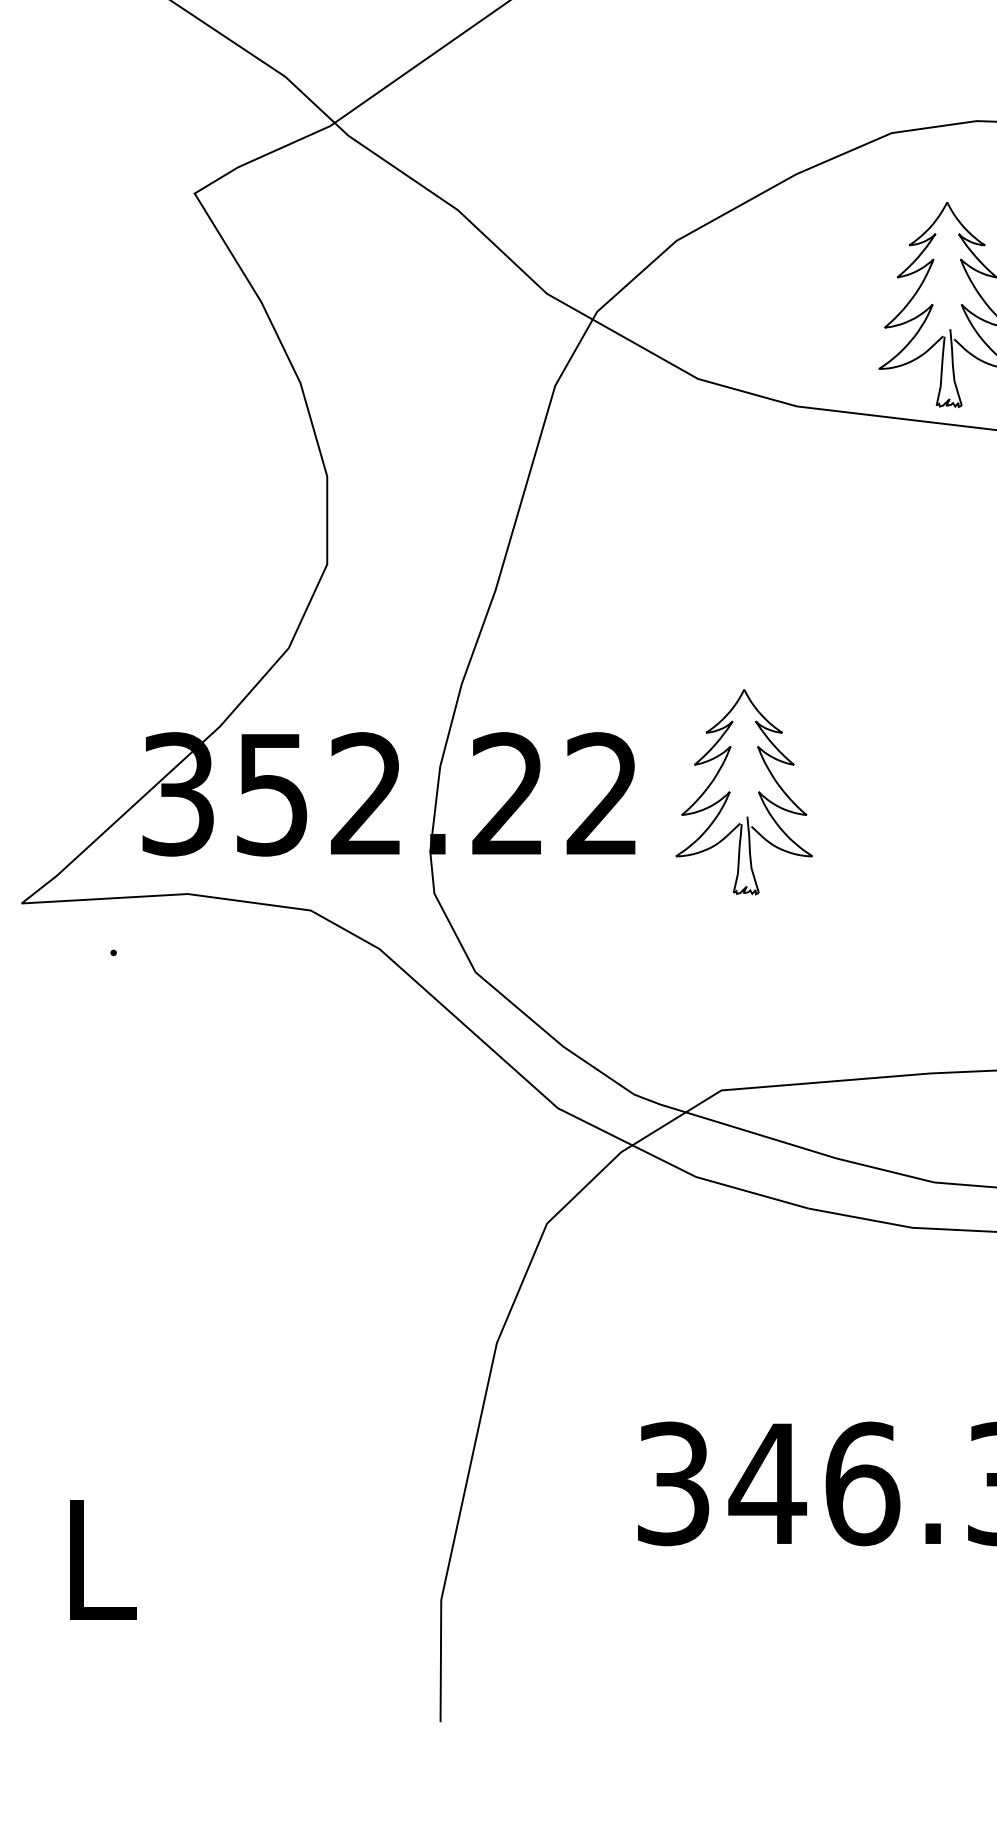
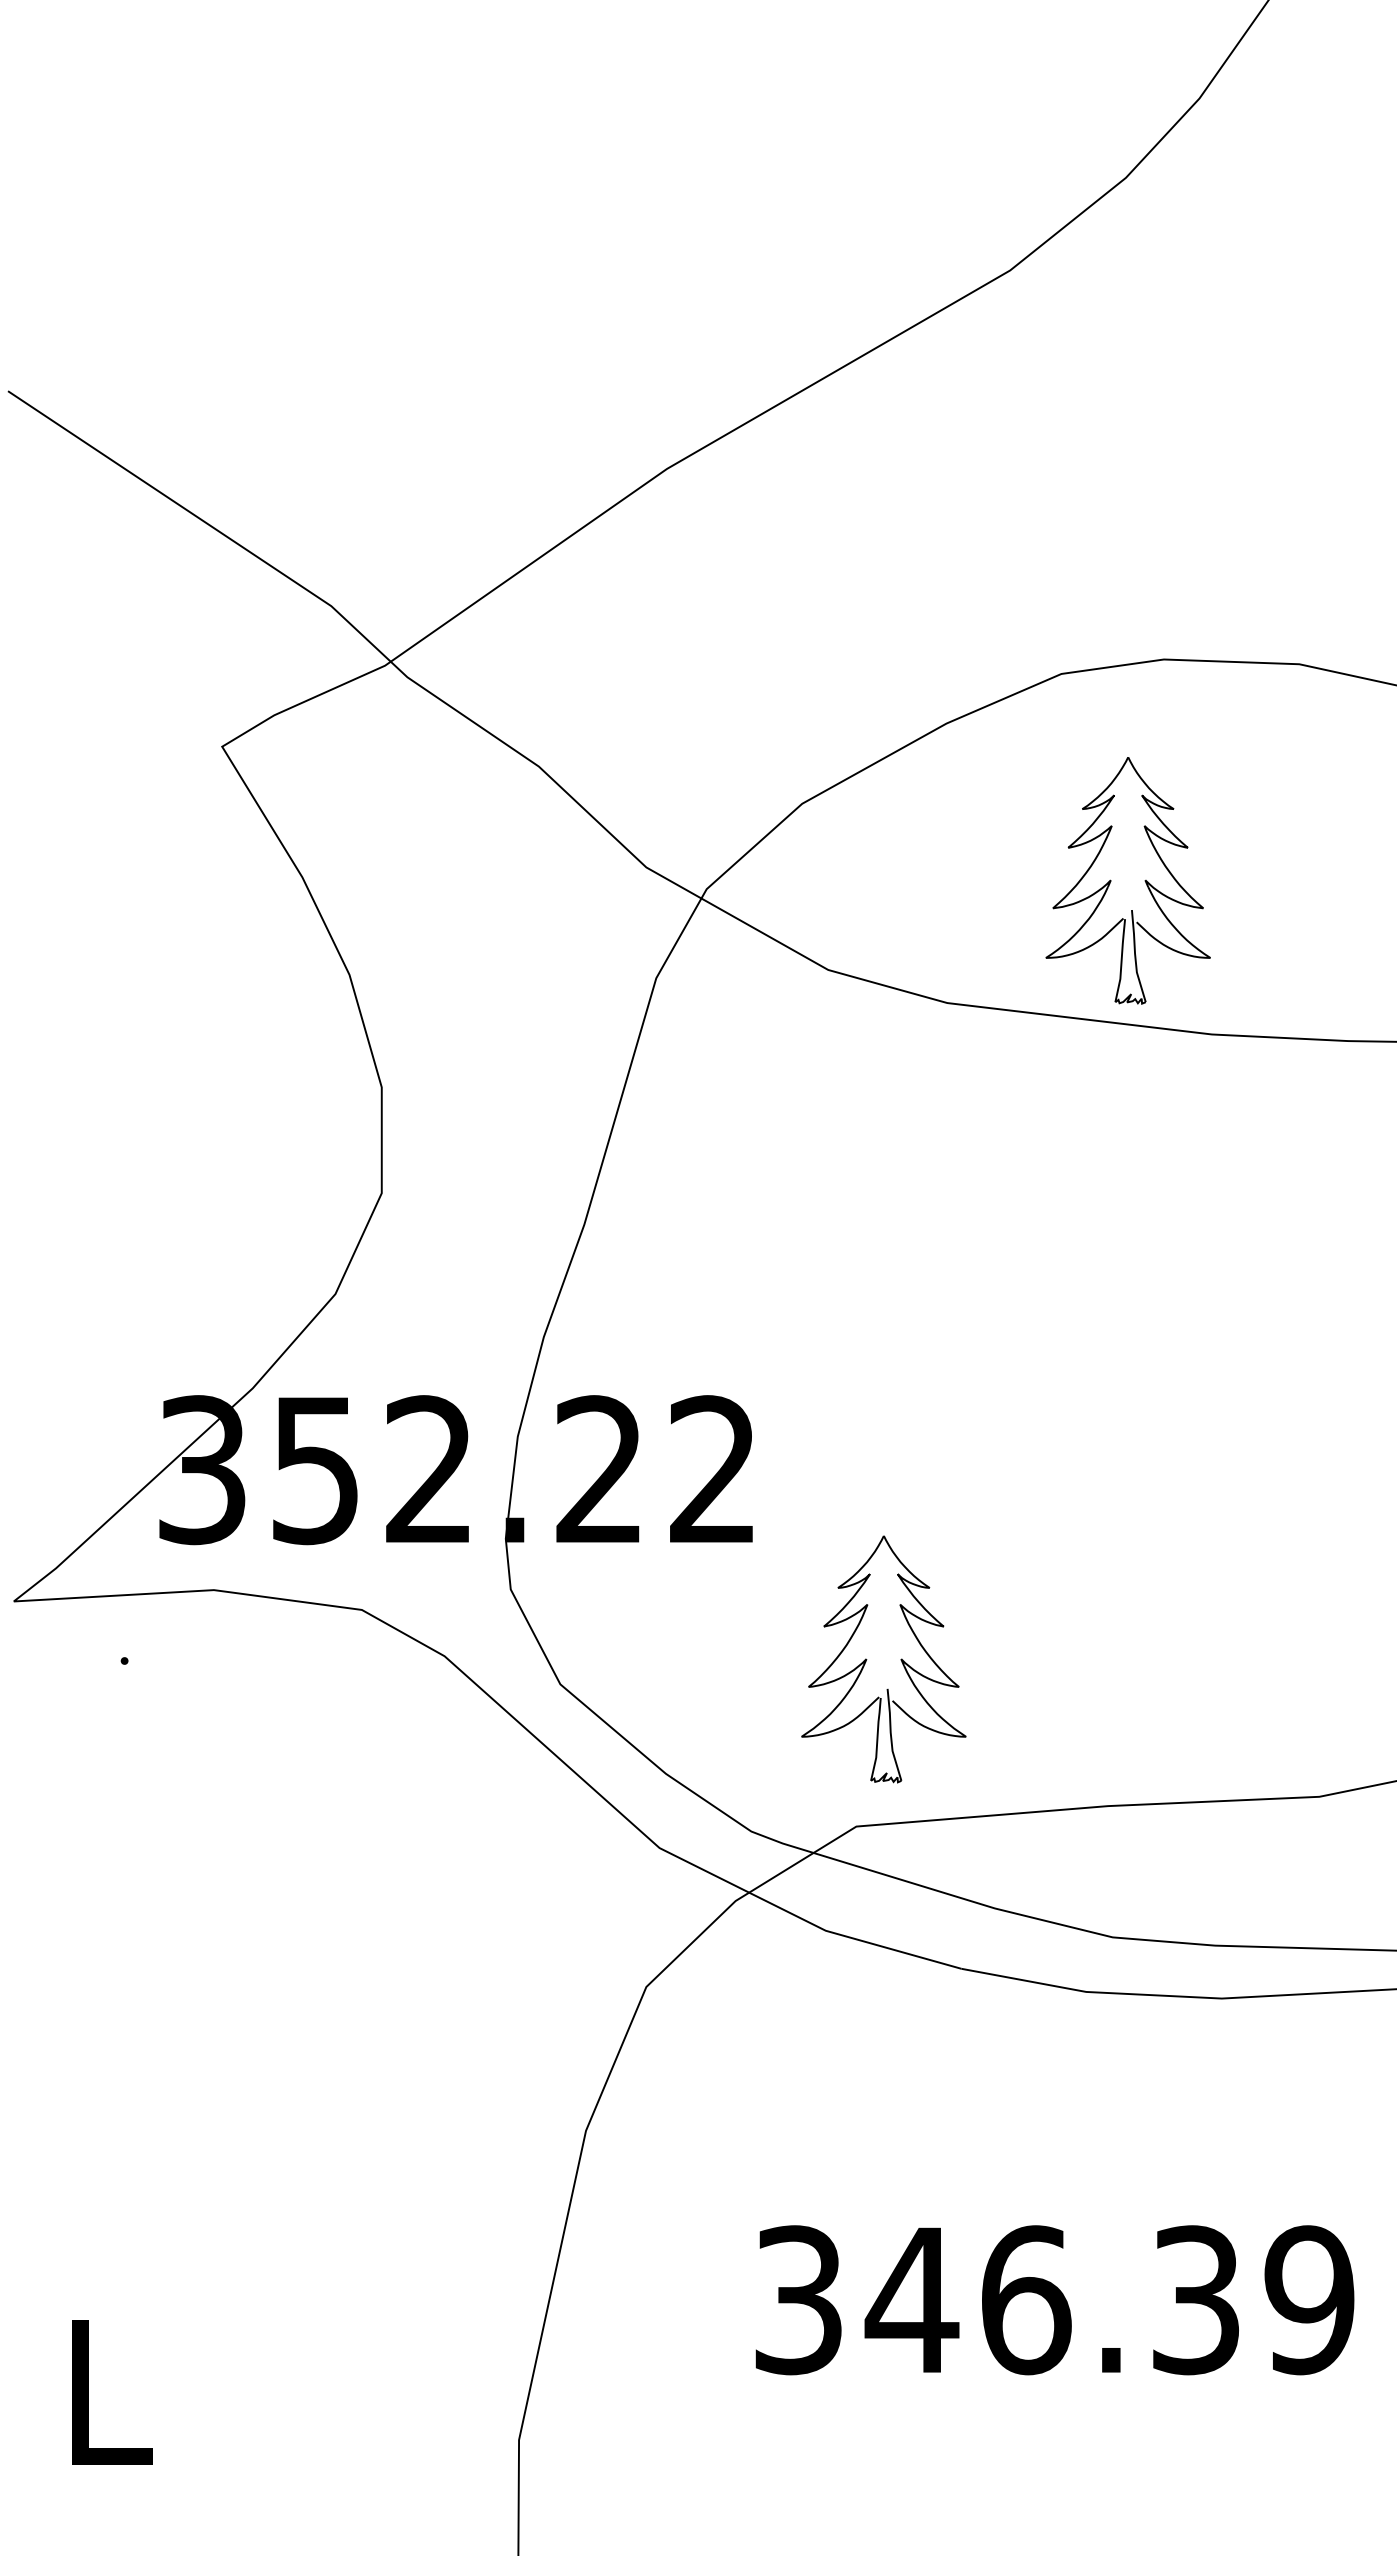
part: (730, 792) -> (867, 1659), moved

